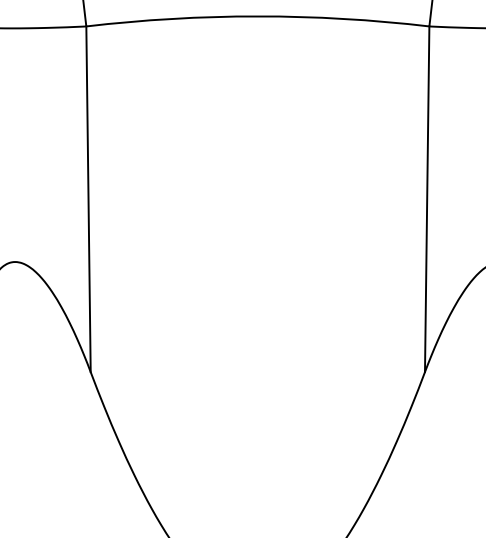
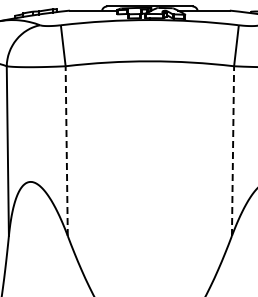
line: (88, 200) -> (66, 151), solid -> dashed
line: (428, 200) -> (233, 151), solid -> dashed

